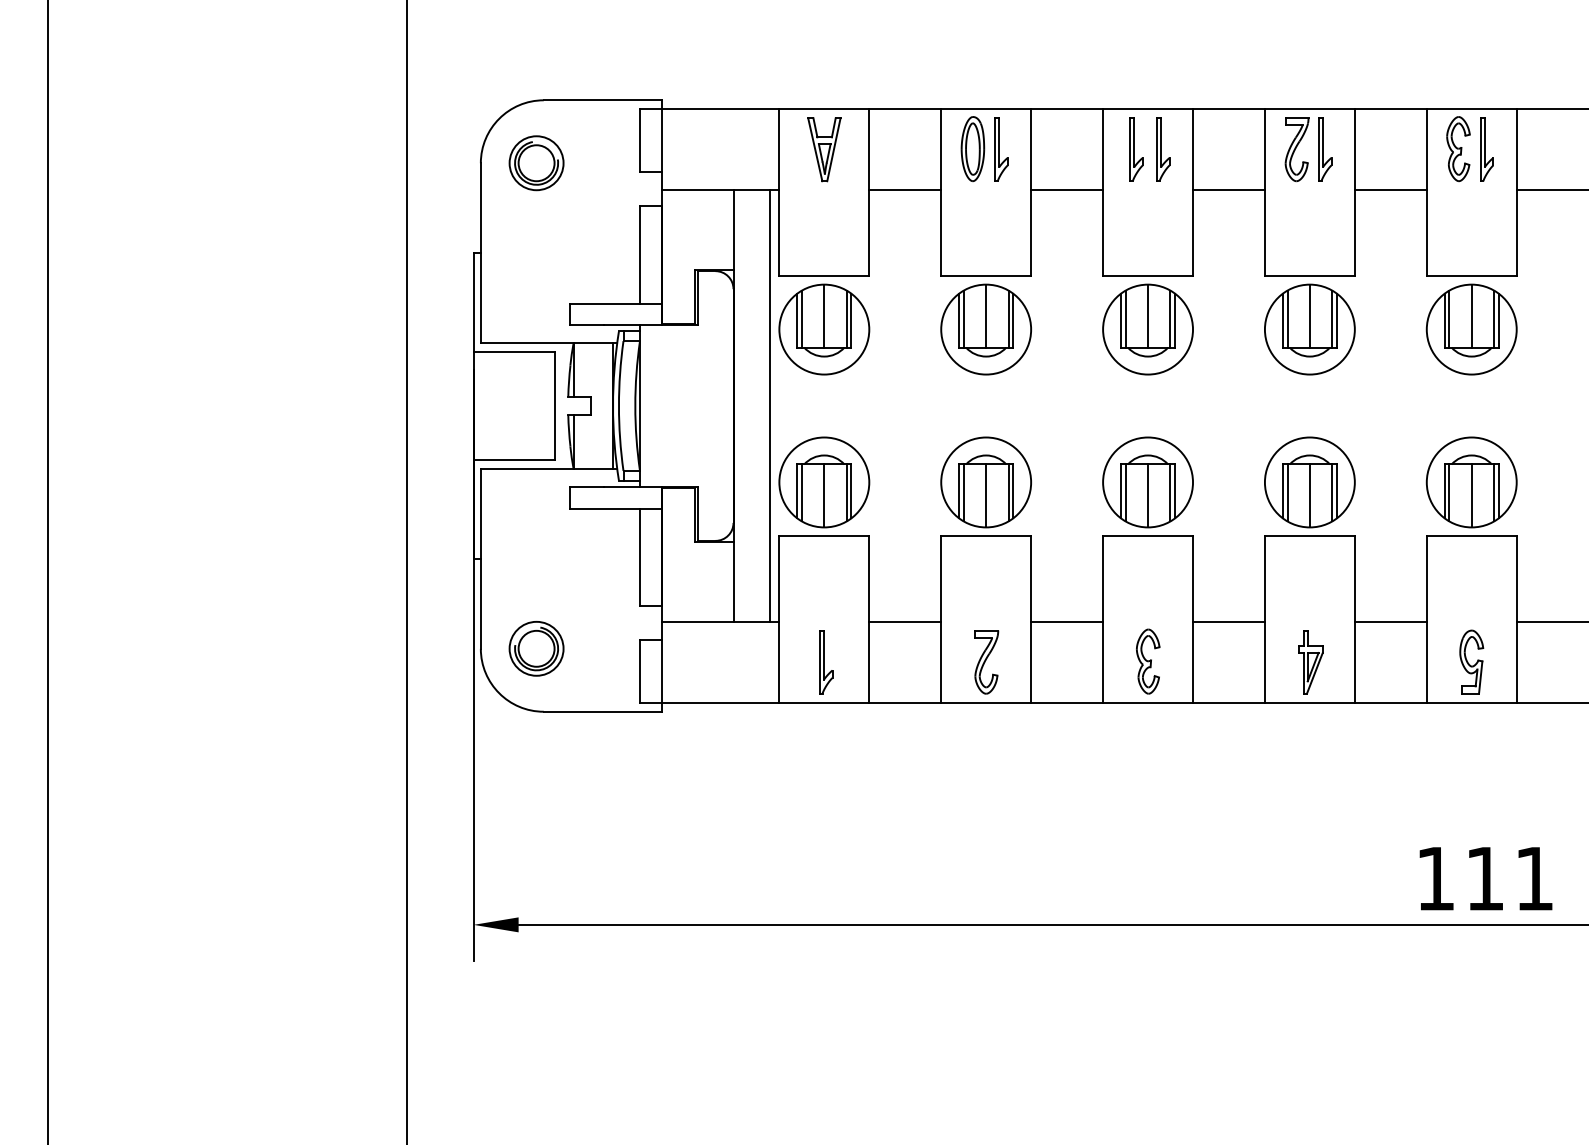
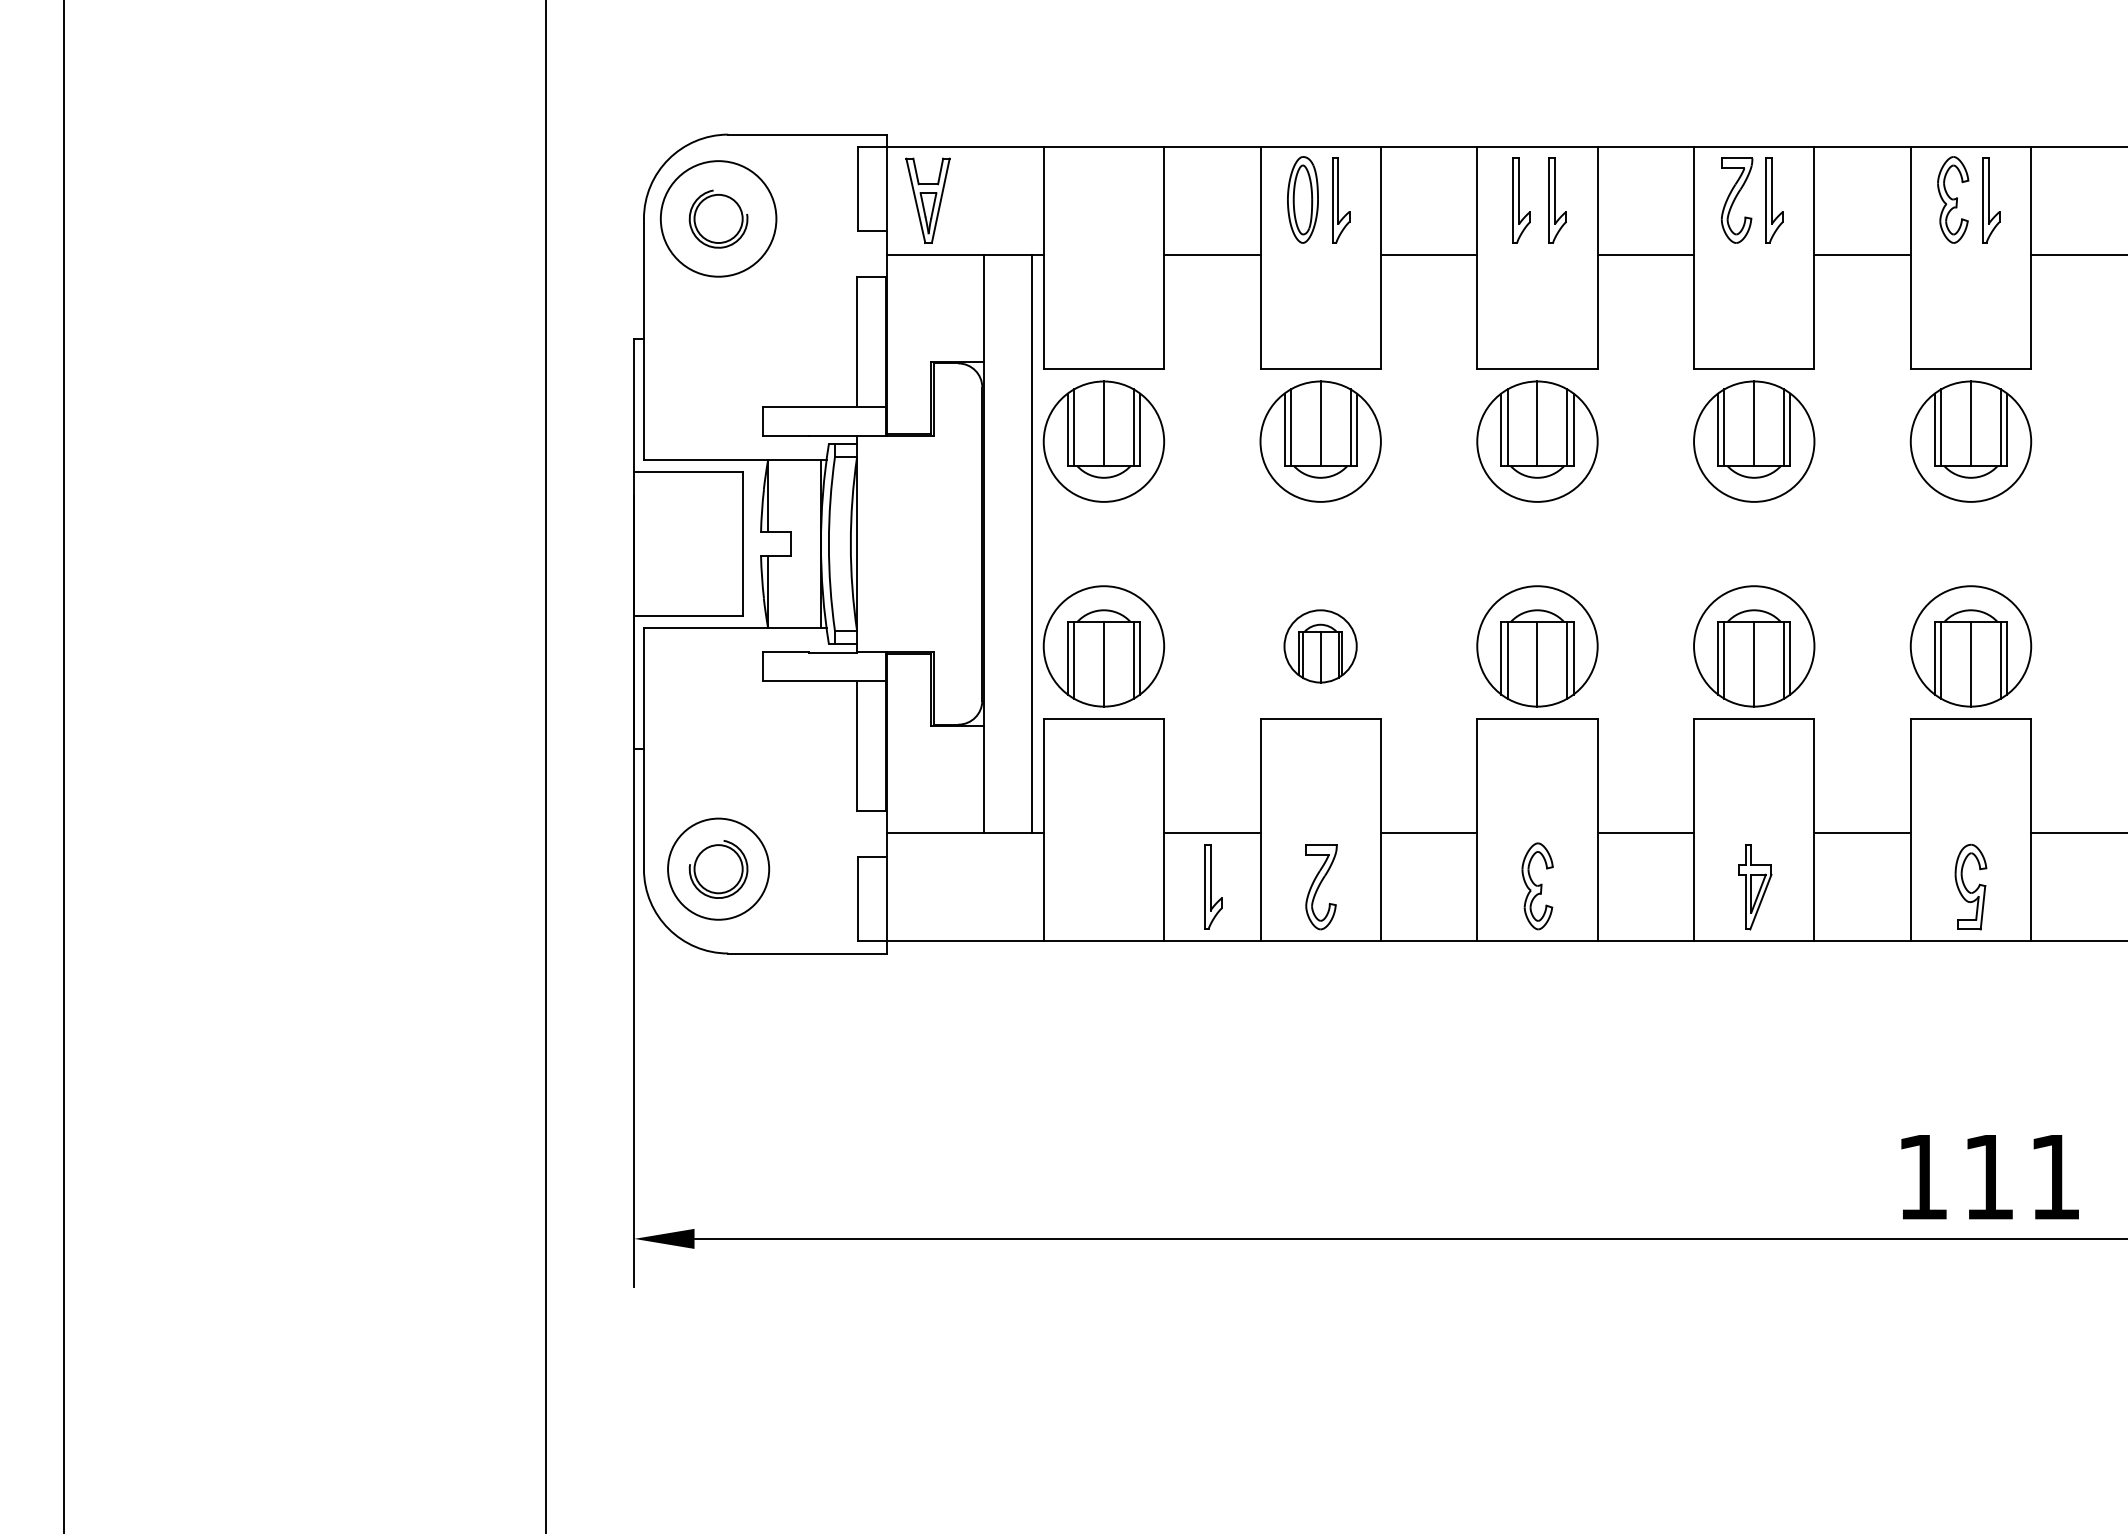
part: (823, 149) -> (927, 200), moved
circle: (536, 162) -> (718, 218), size x1.6
part: (986, 482) -> (1320, 646), size x0.6
circle: (536, 649) -> (718, 869), size x1.4
part: (826, 661) -> (1213, 886), moved

